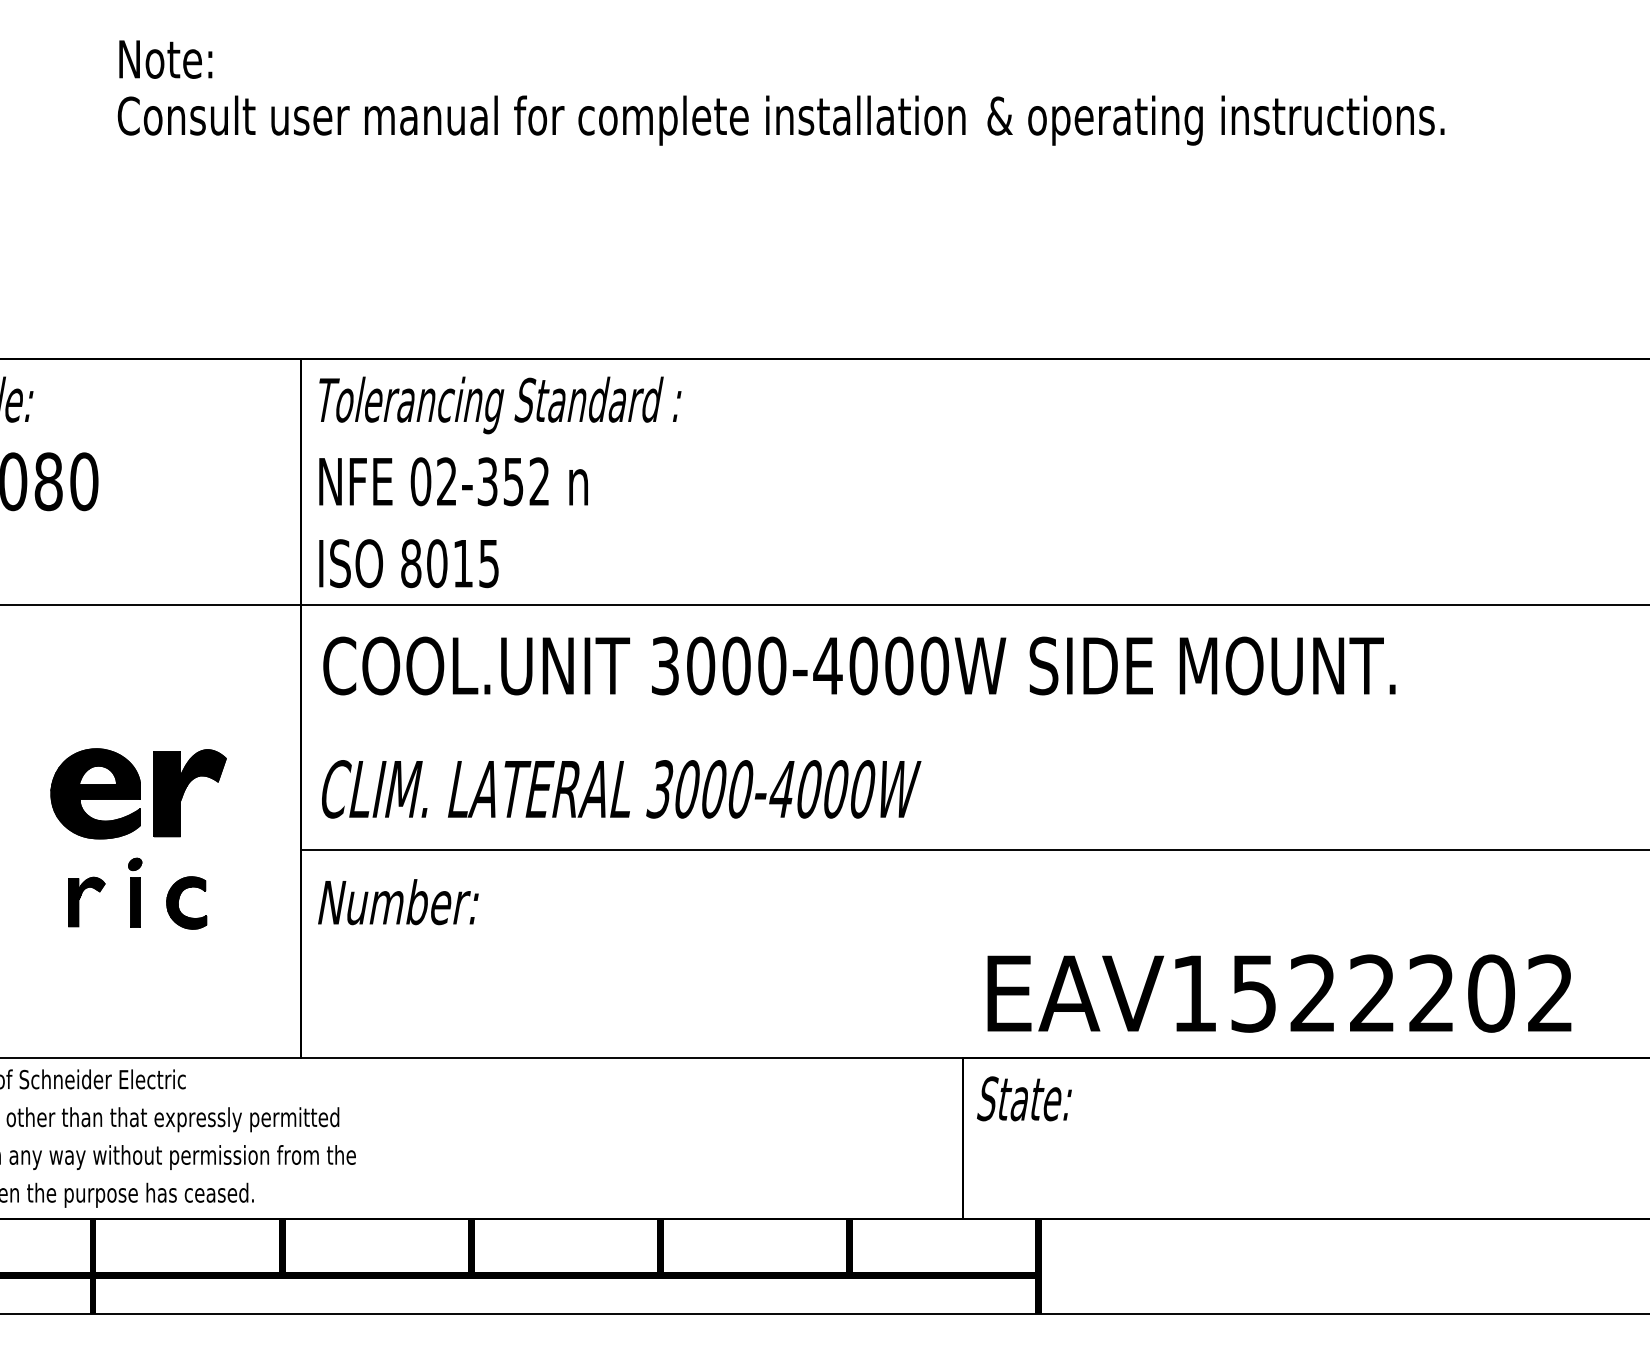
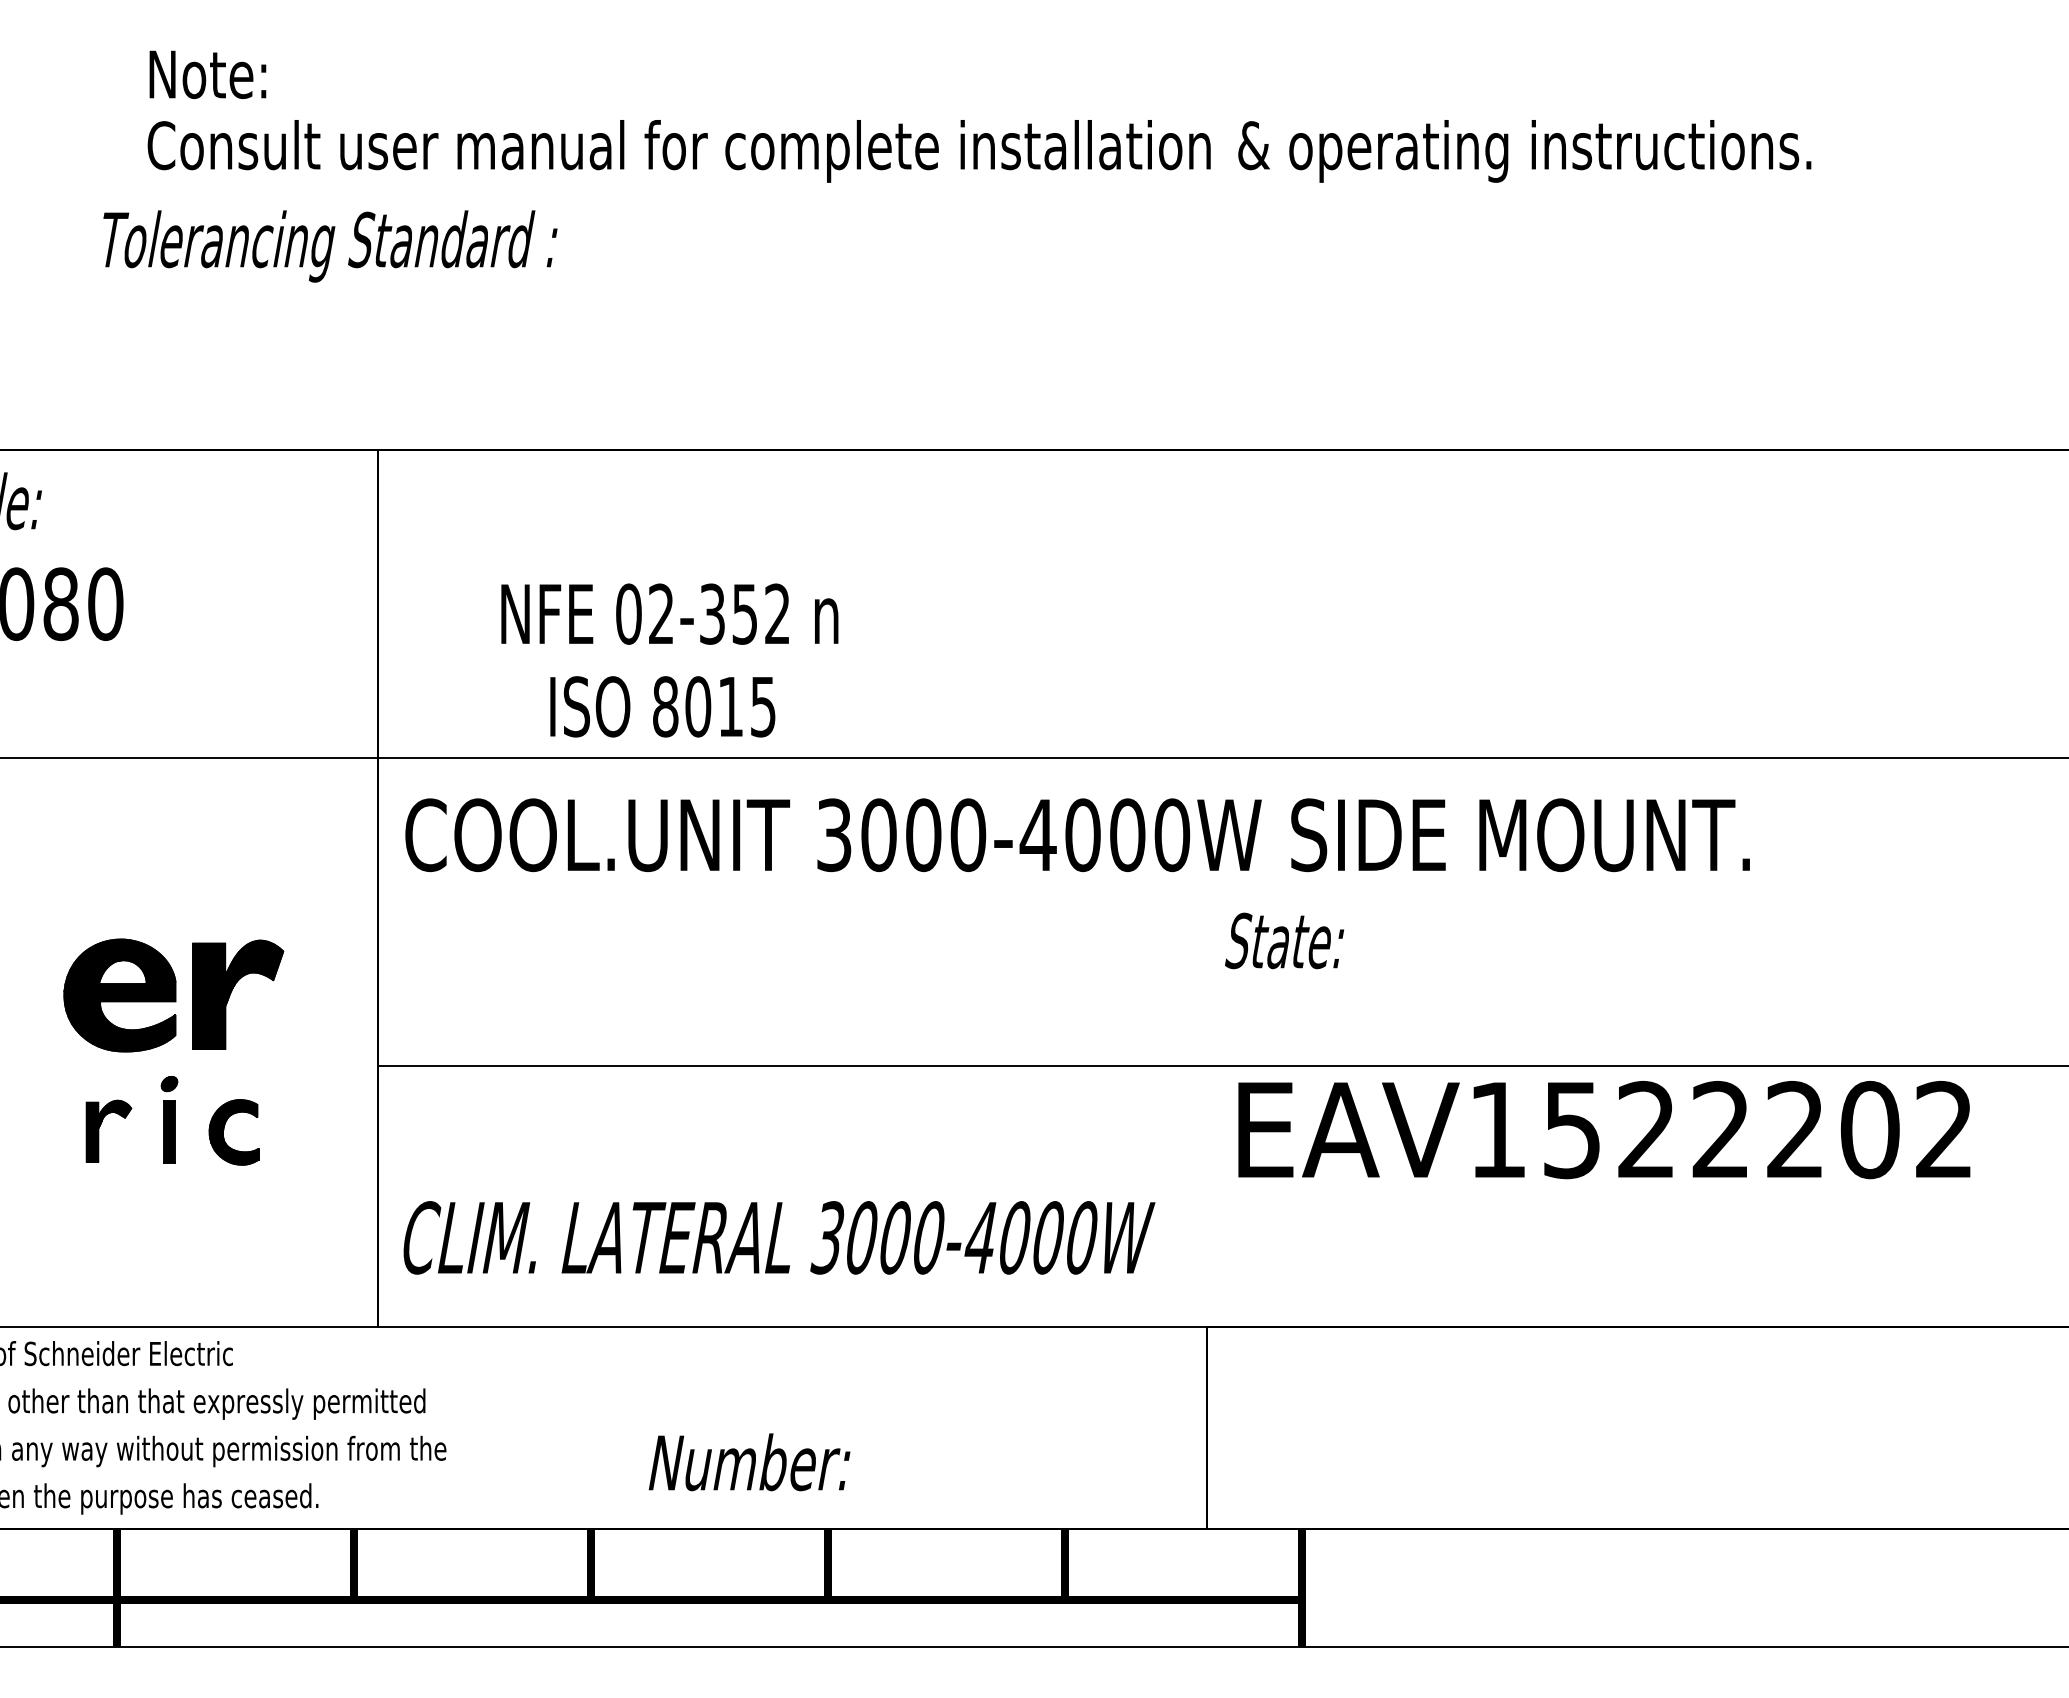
text: (500, 405) -> (330, 246), moved
text: (453, 481) -> (669, 613), moved
text: (408, 563) -> (662, 706), moved
text: (621, 789) -> (779, 1237), moved
text: (398, 902) -> (749, 1462), moved
text: (1279, 994) -> (1604, 1130), moved
text: (1024, 1098) -> (1284, 940), moved

